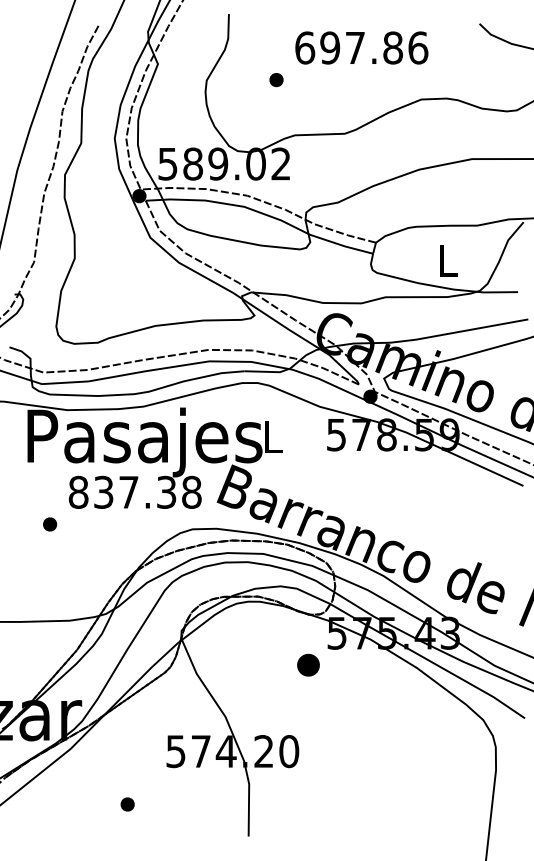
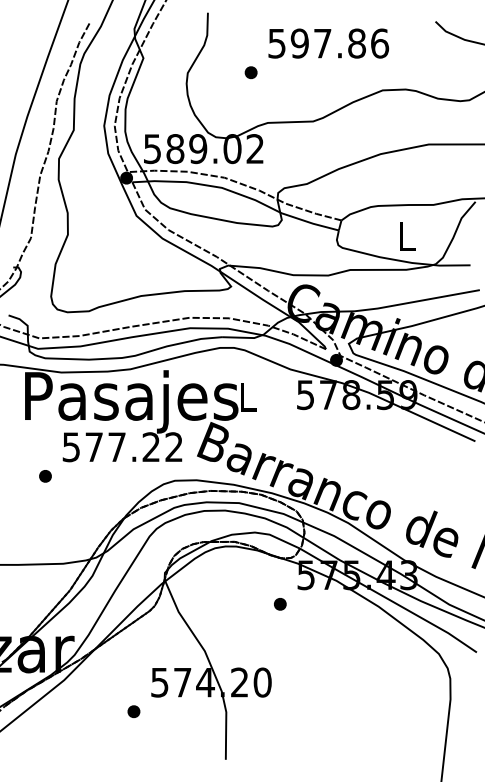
text: (305, 47) -> (277, 43), 697.86 -> 597.86
text: (134, 492) -> (122, 447), 837.38 -> 577.22
part: (308, 665) -> (280, 604), size x0.62
part: (127, 804) -> (133, 711), moved

